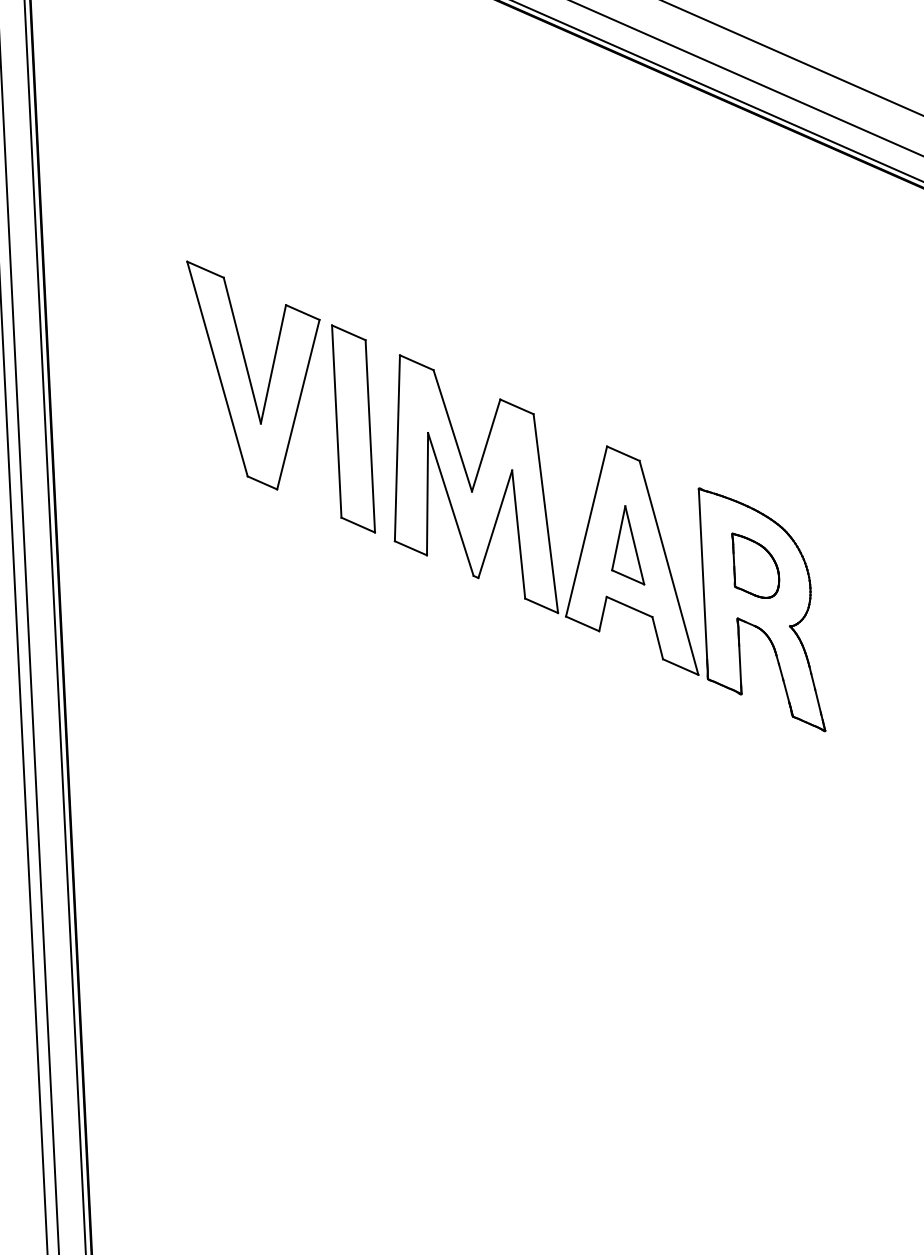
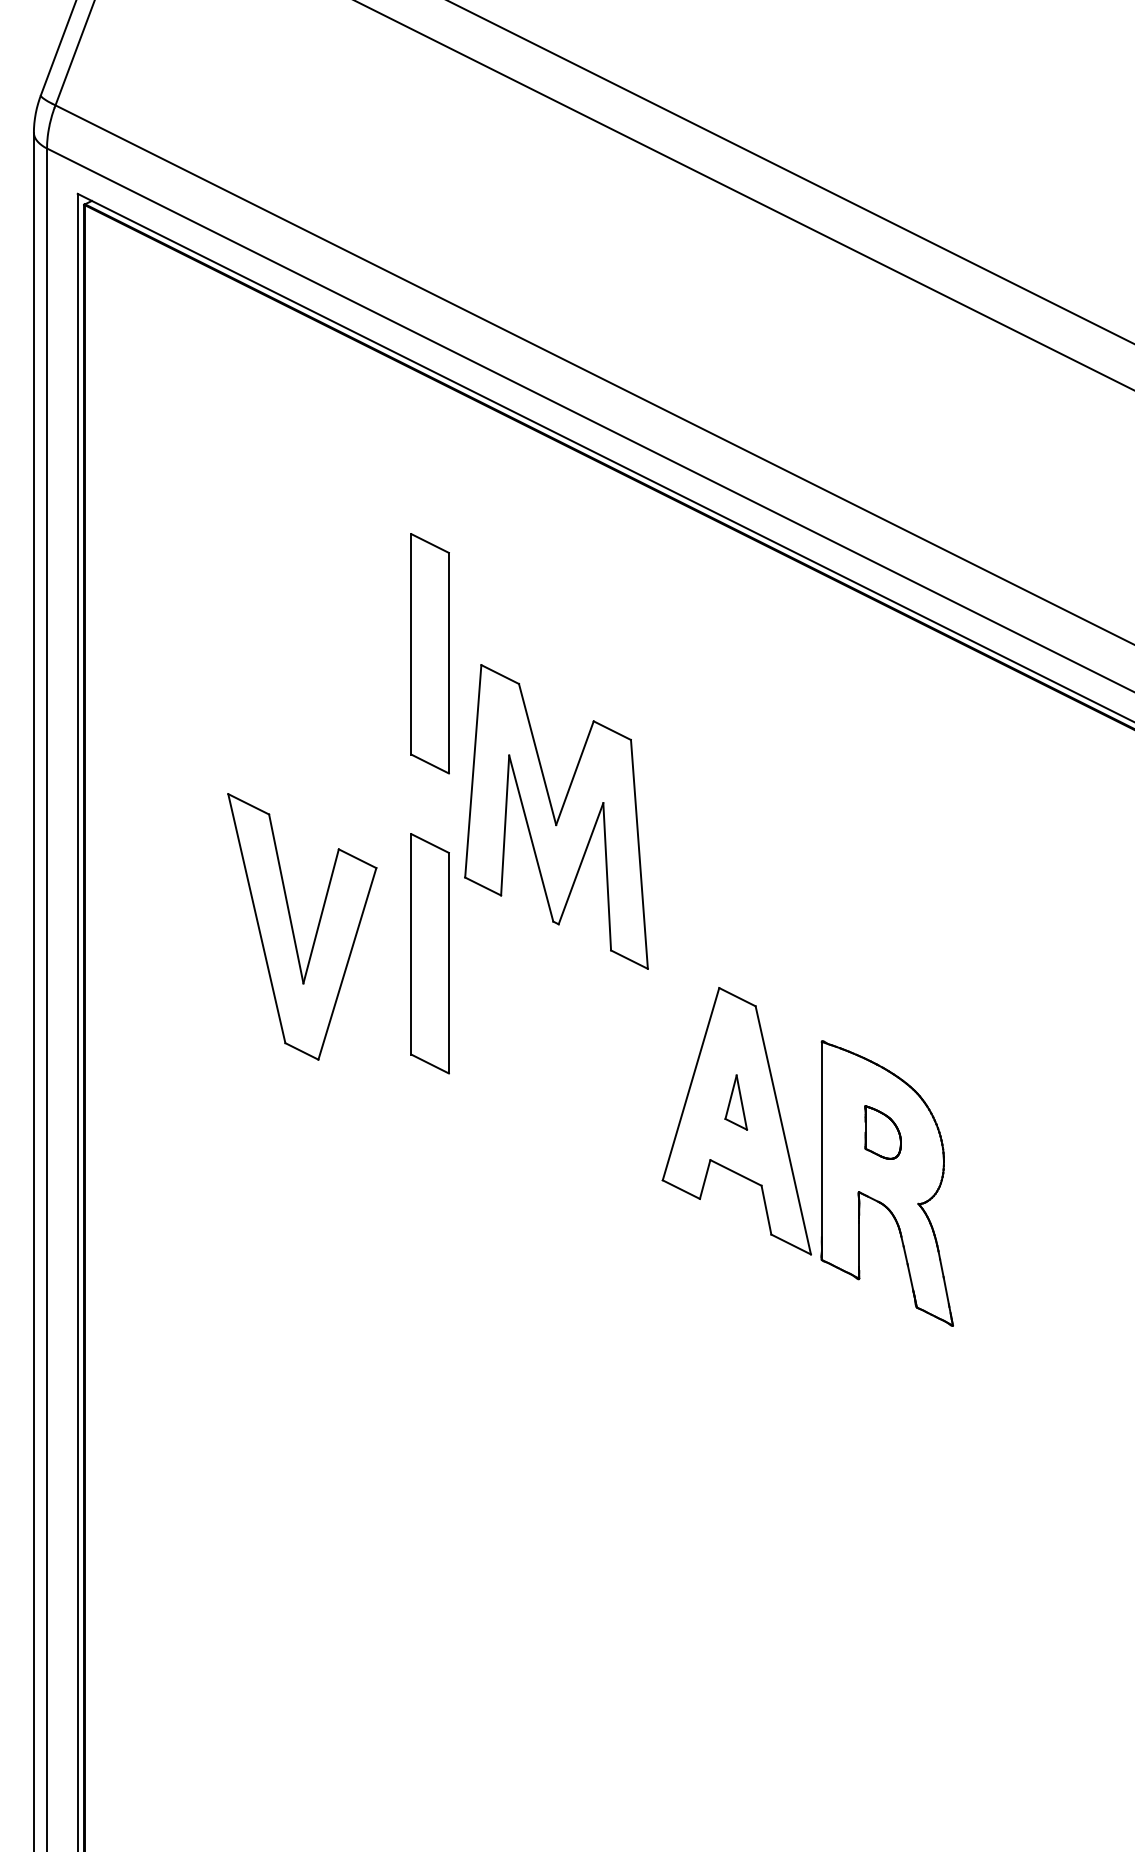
part: (340, 167) -> (429, 653), added
part: (249, 376) -> (293, 928), moved
part: (471, 484) -> (556, 816), moved
part: (627, 545) -> (736, 1102), size x0.6
part: (755, 565) -> (882, 1132), size x0.7

